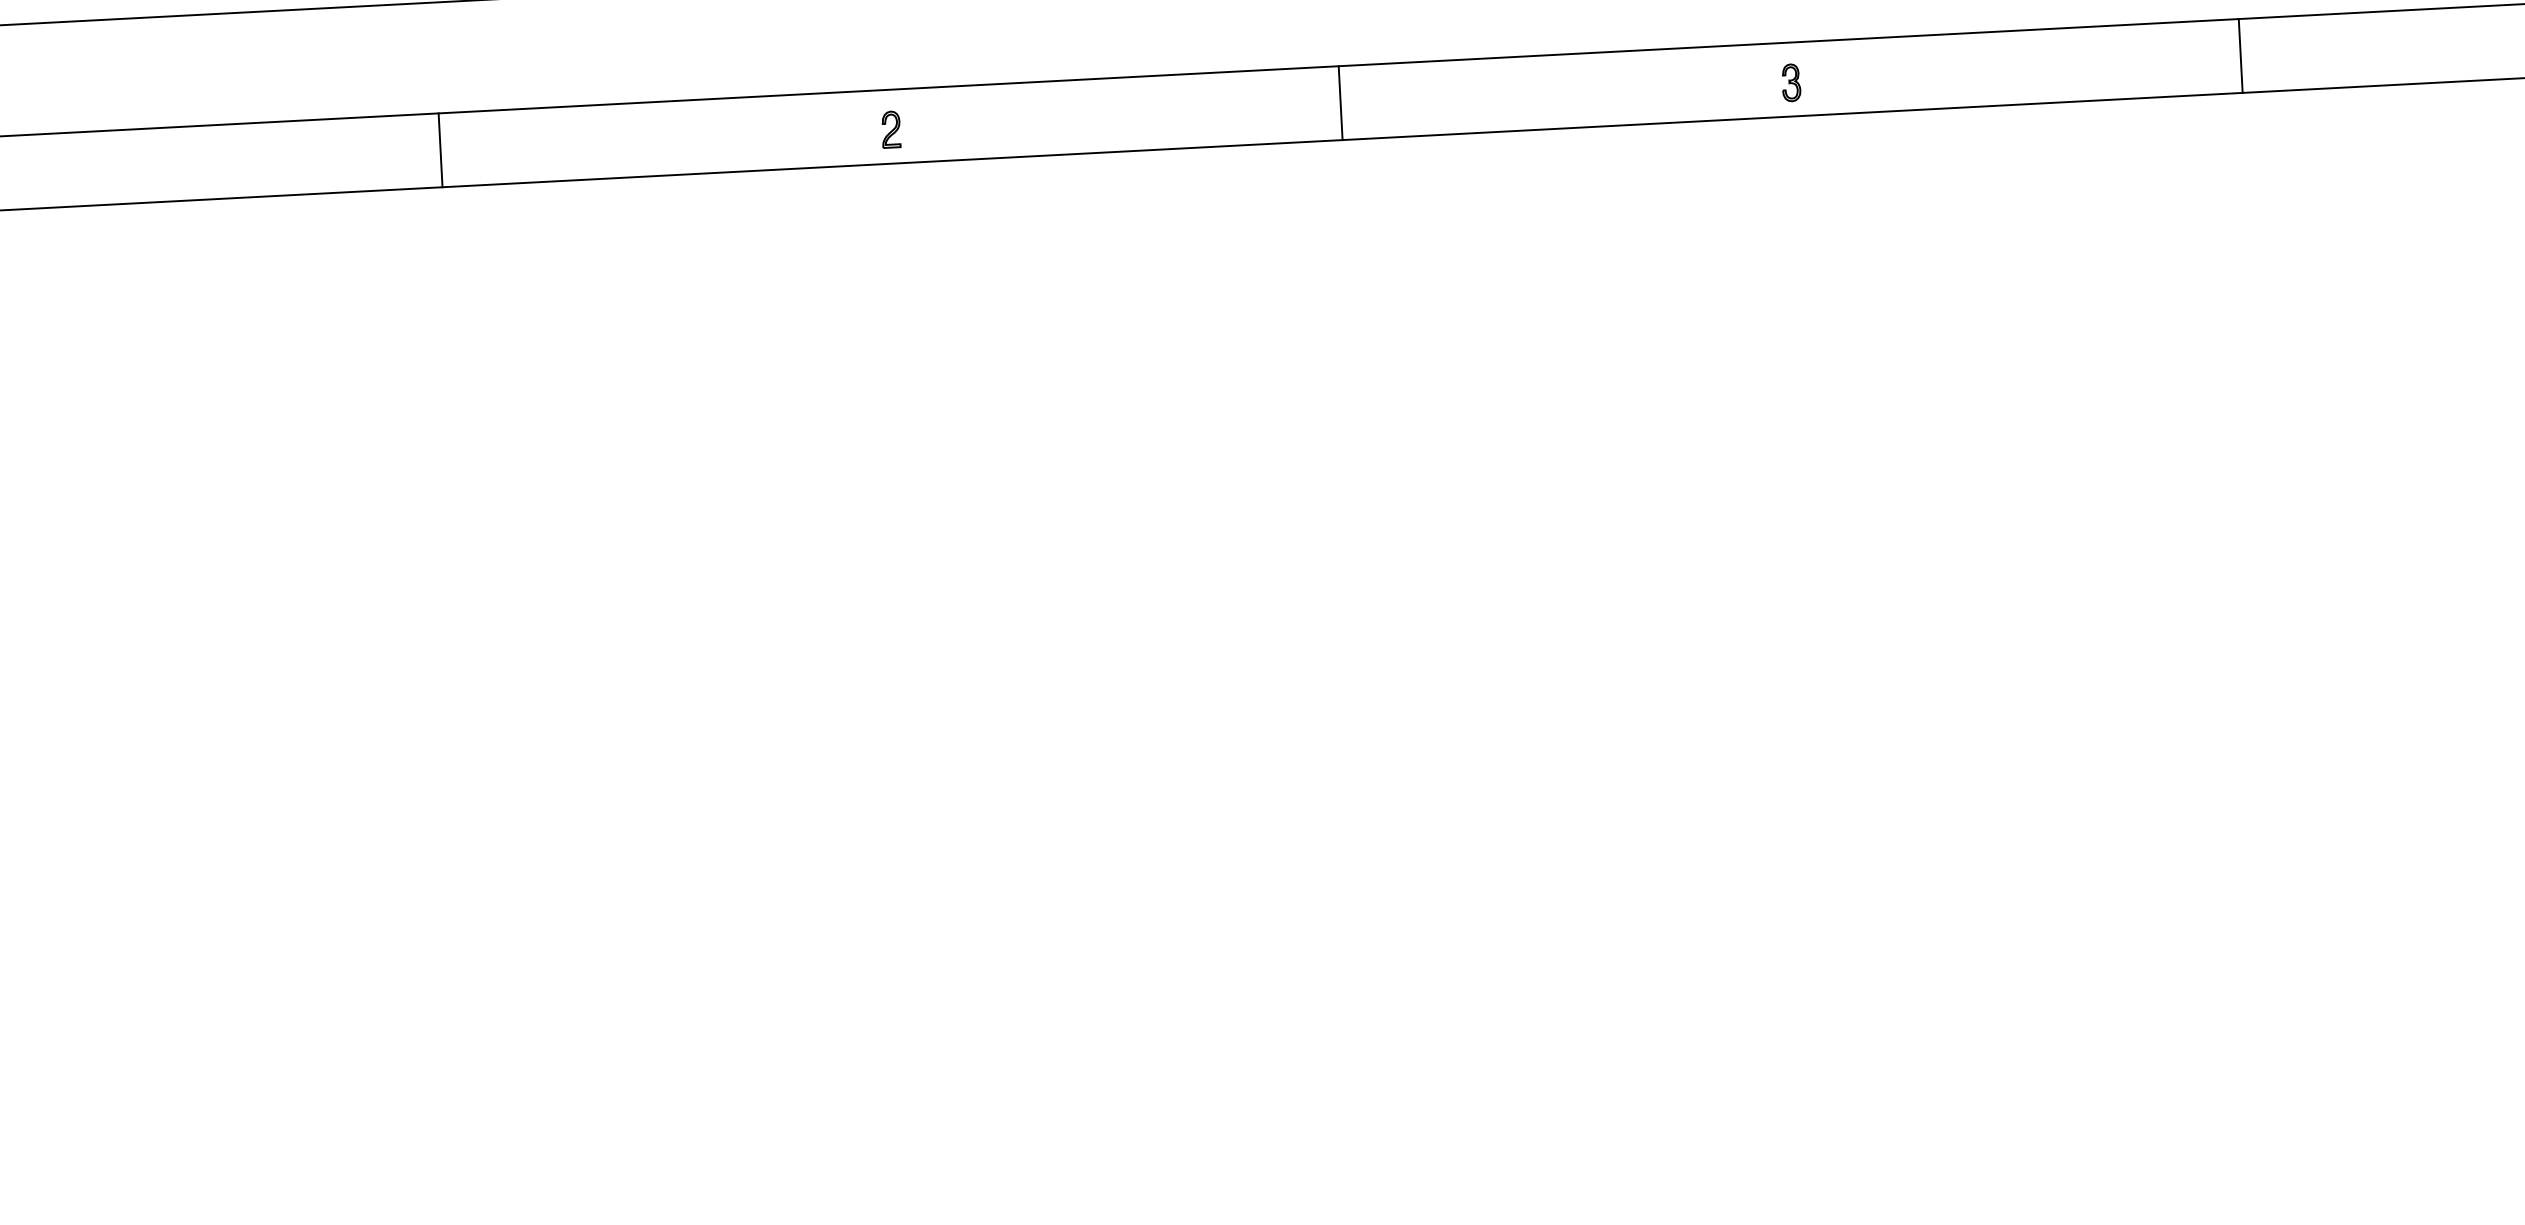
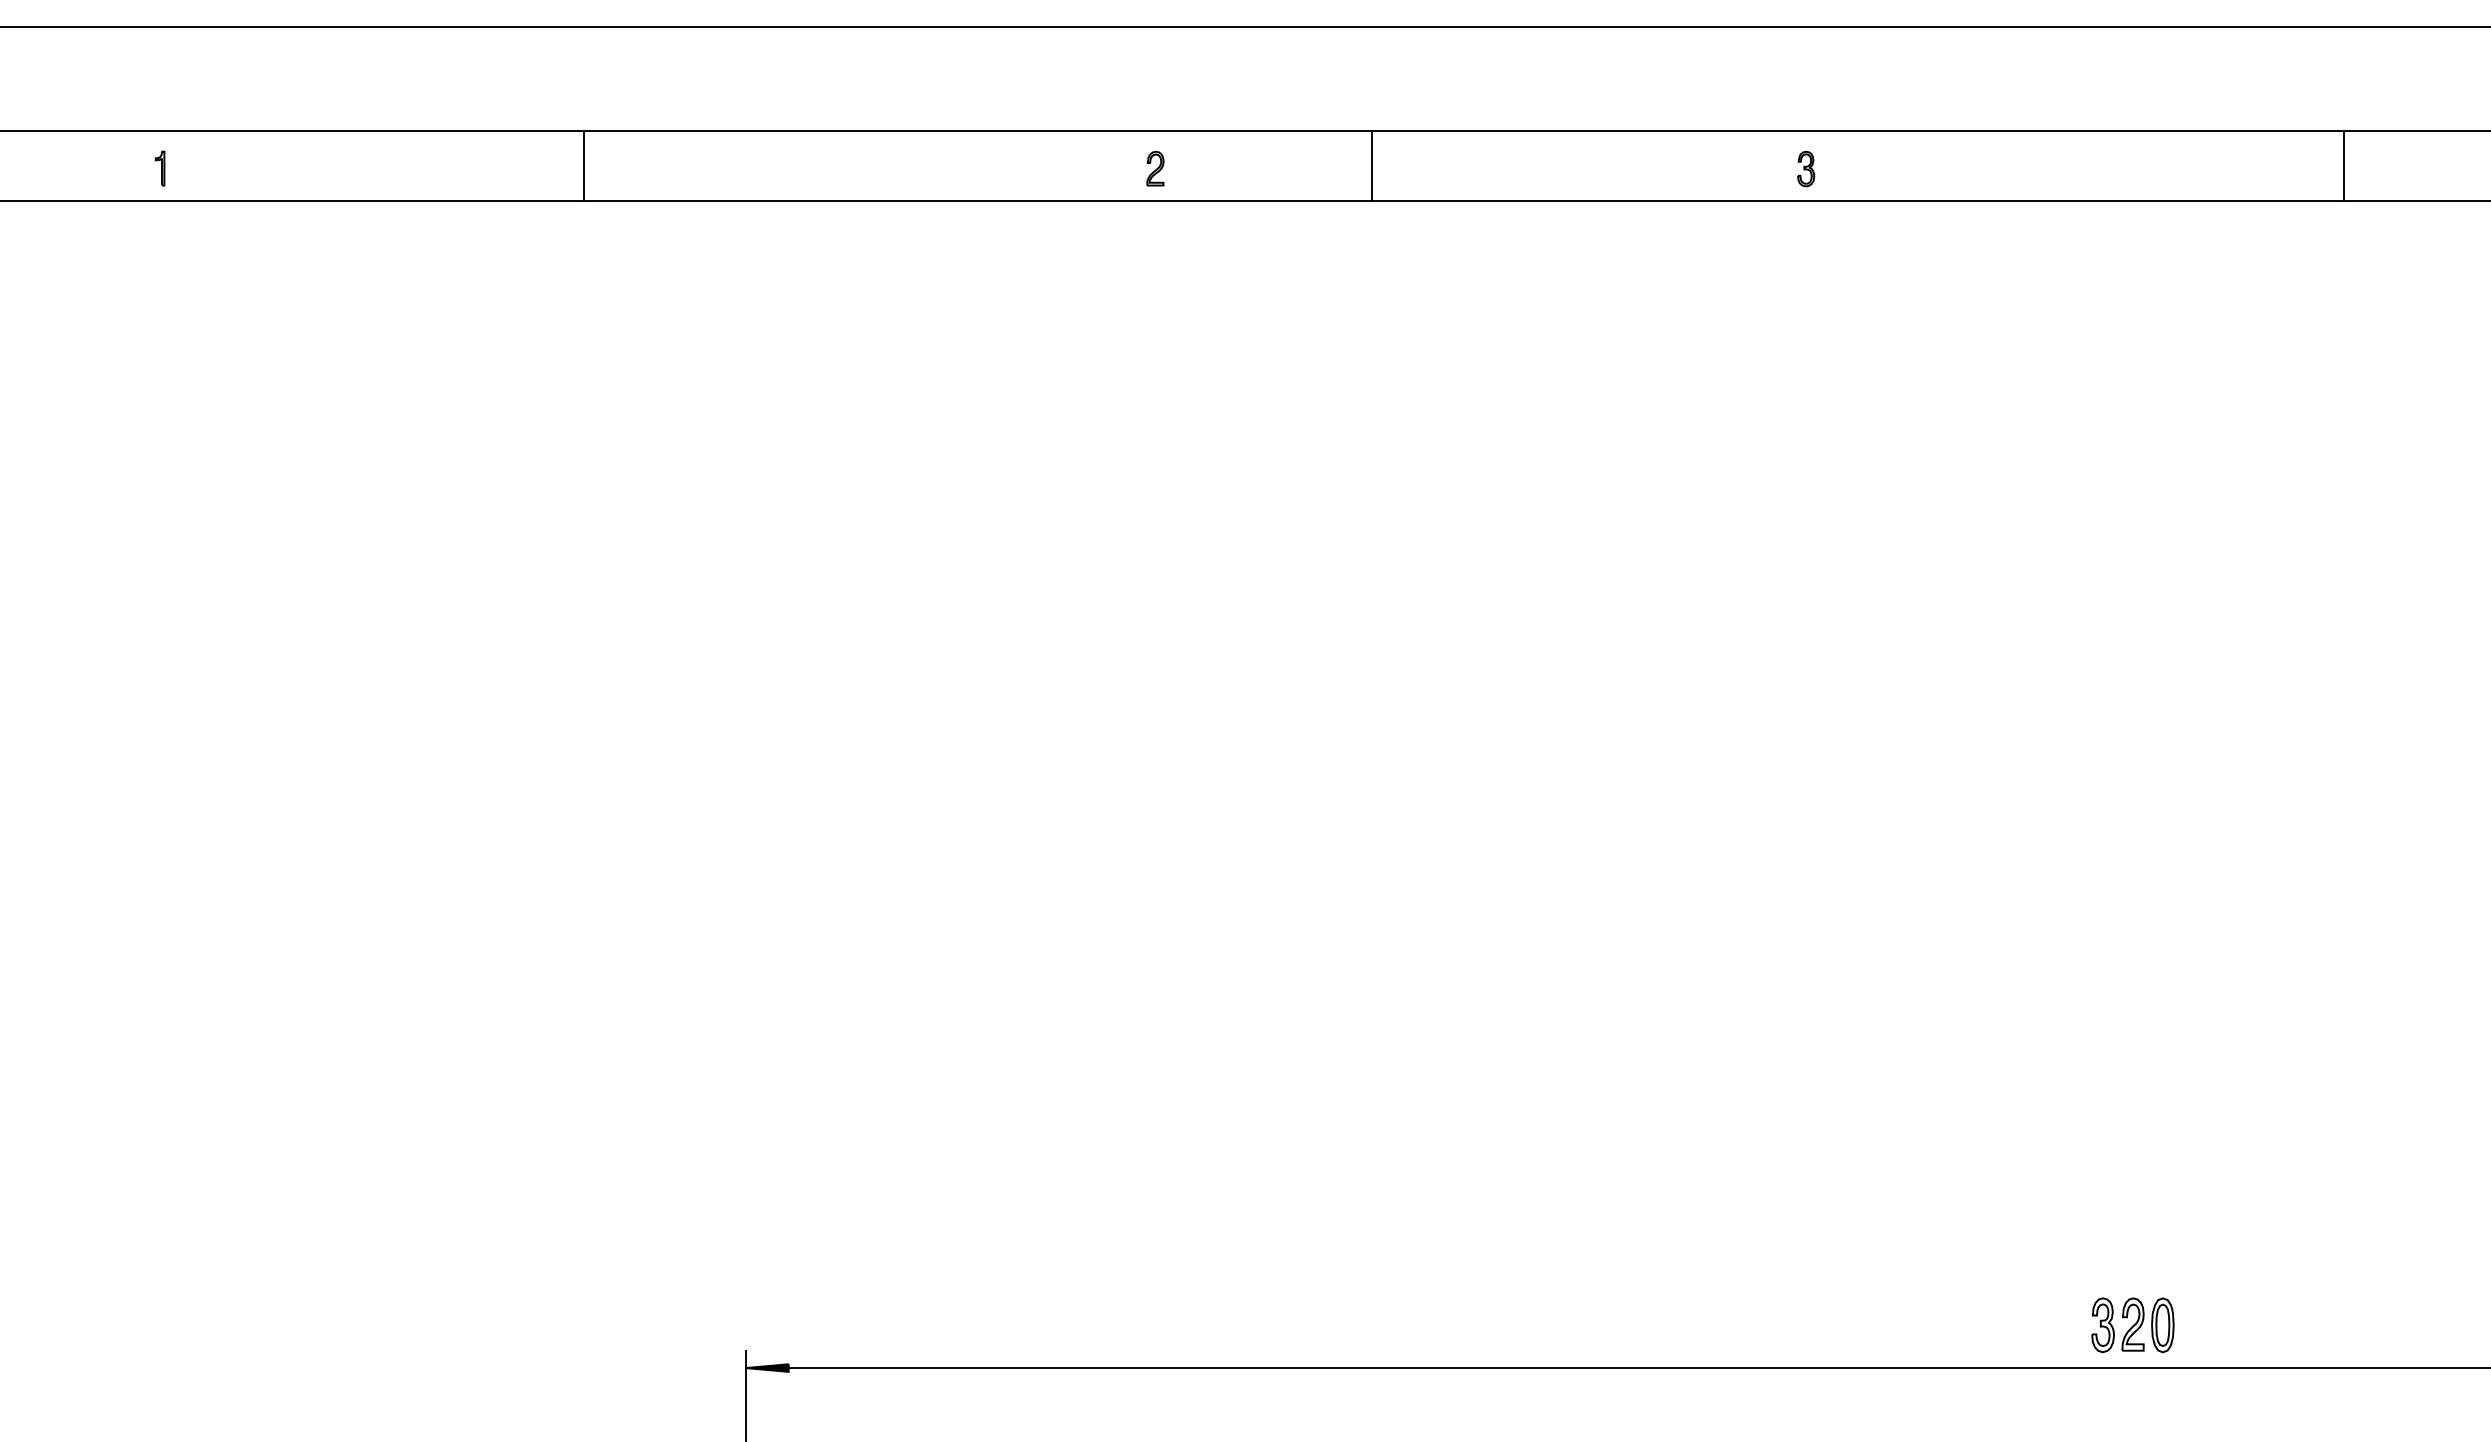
line: (2240, 55) -> (2343, 165), moved
part: (1791, 82) -> (1806, 168), moved
line: (1340, 102) -> (1371, 165), moved
part: (891, 129) -> (1155, 168), moved

